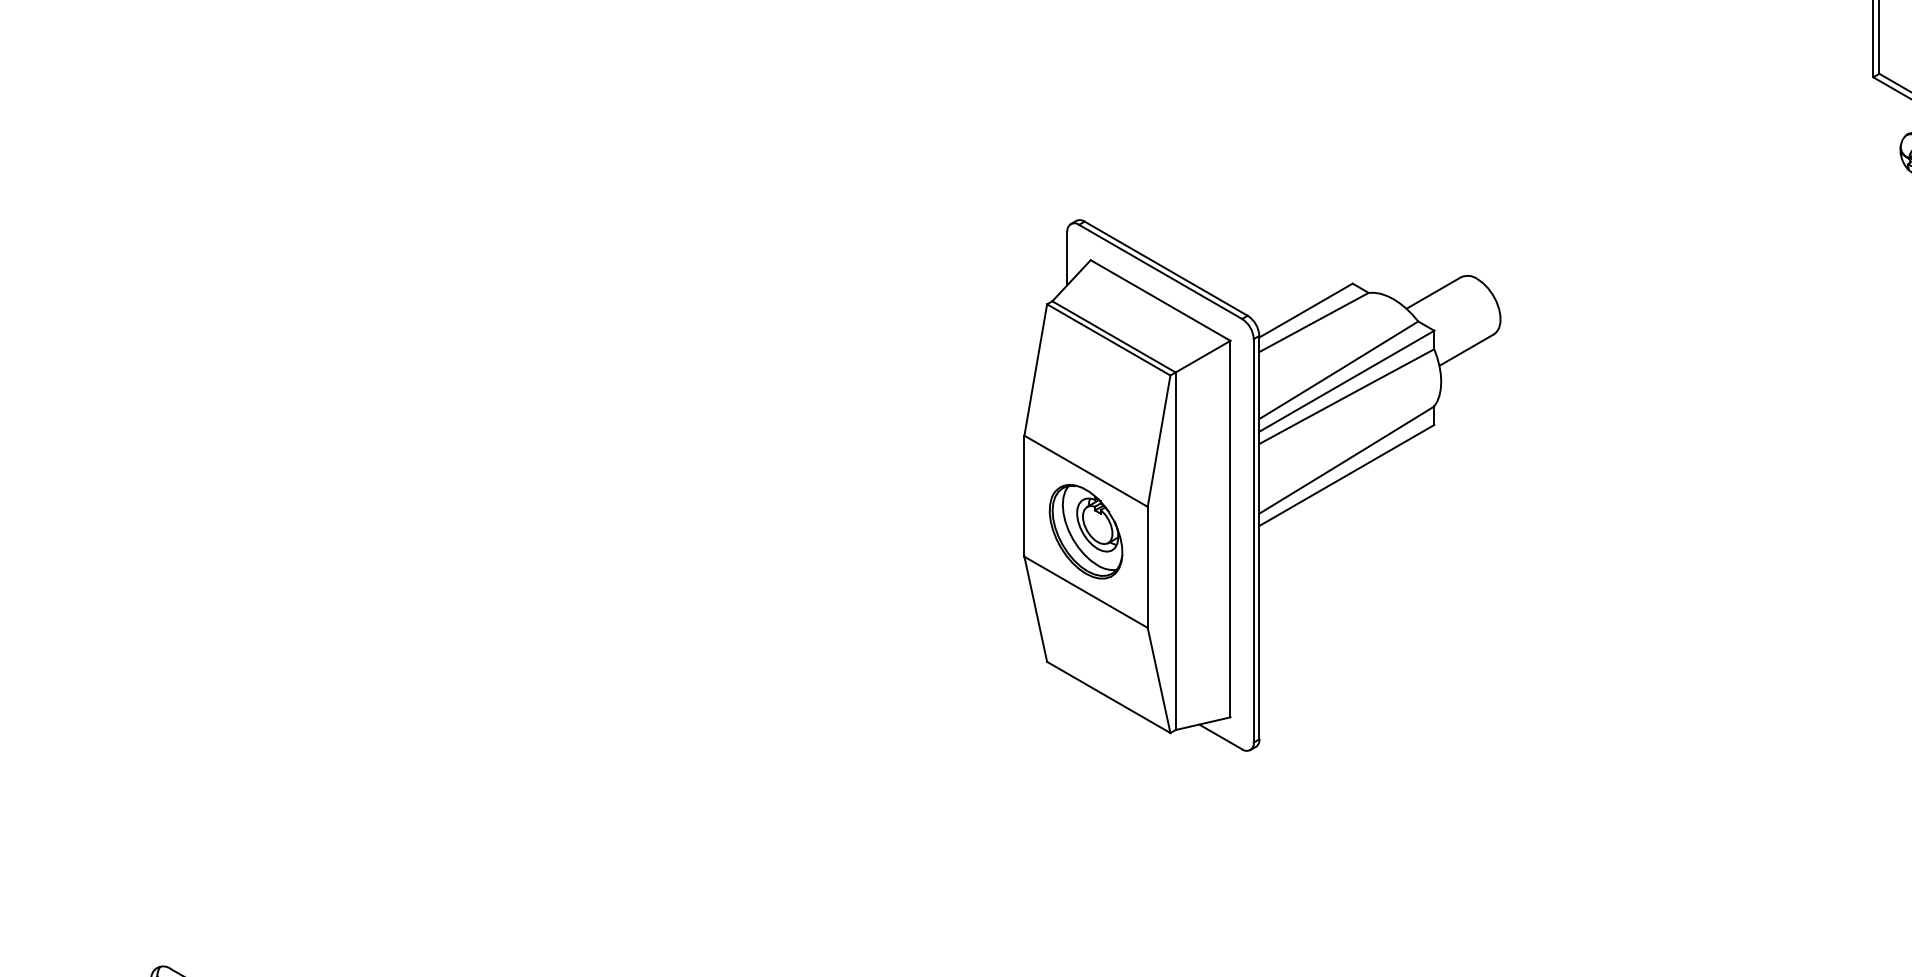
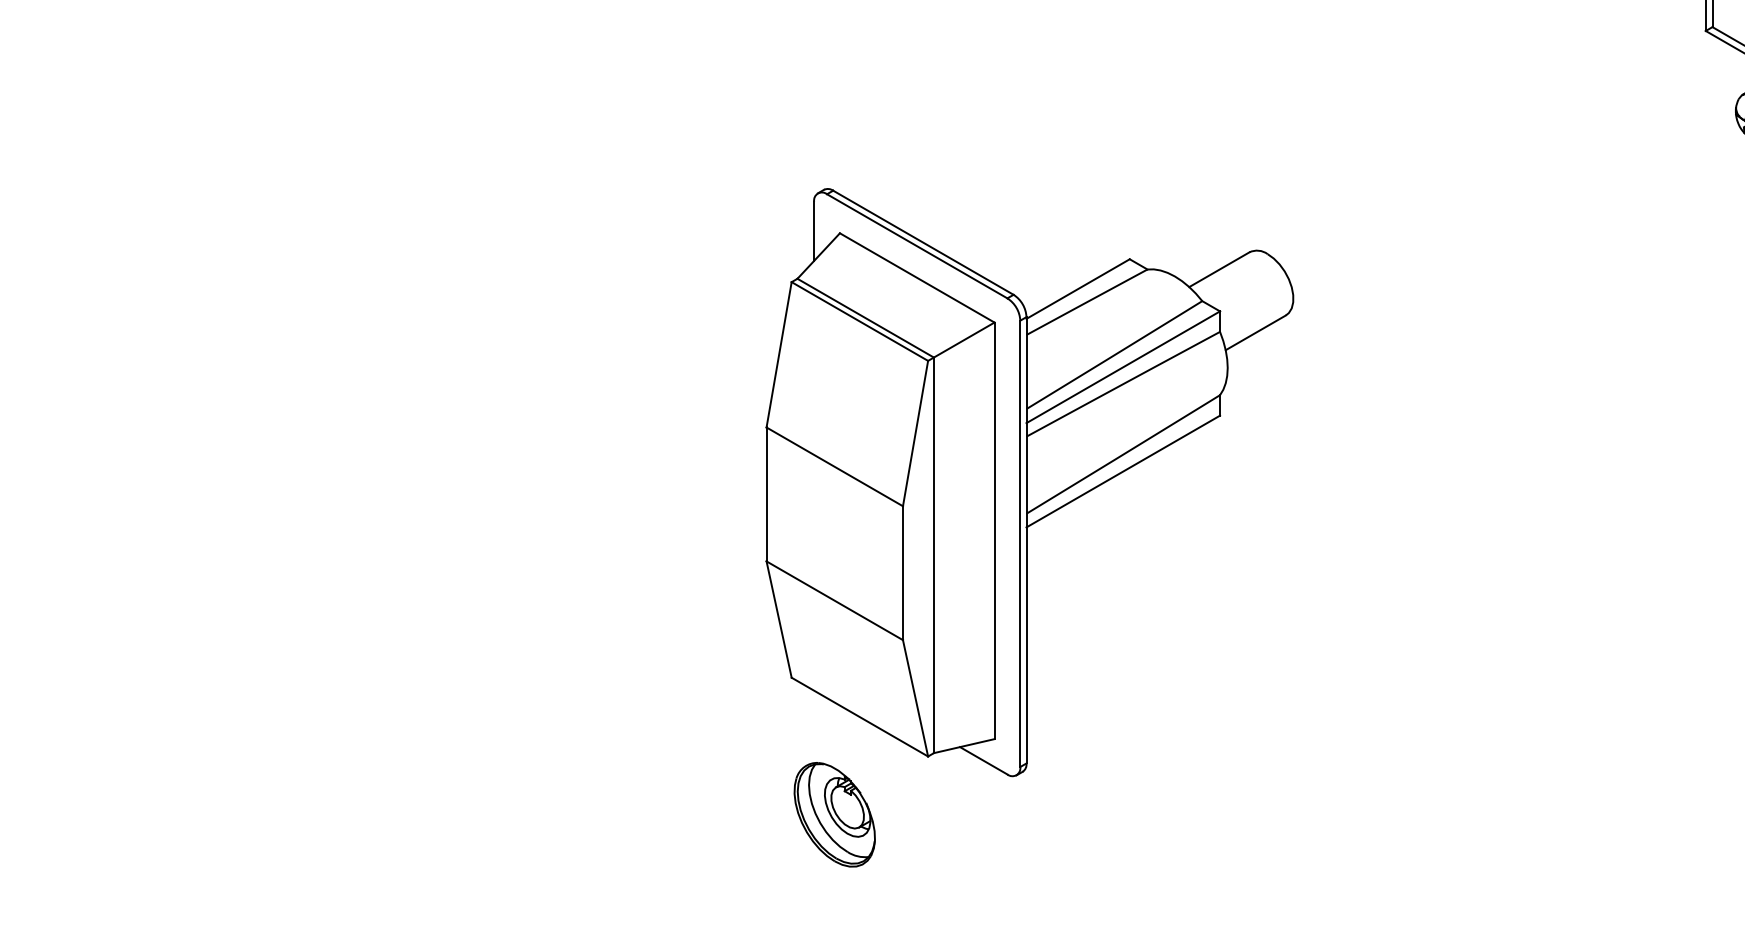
part: (1085, 531) -> (834, 814), moved

